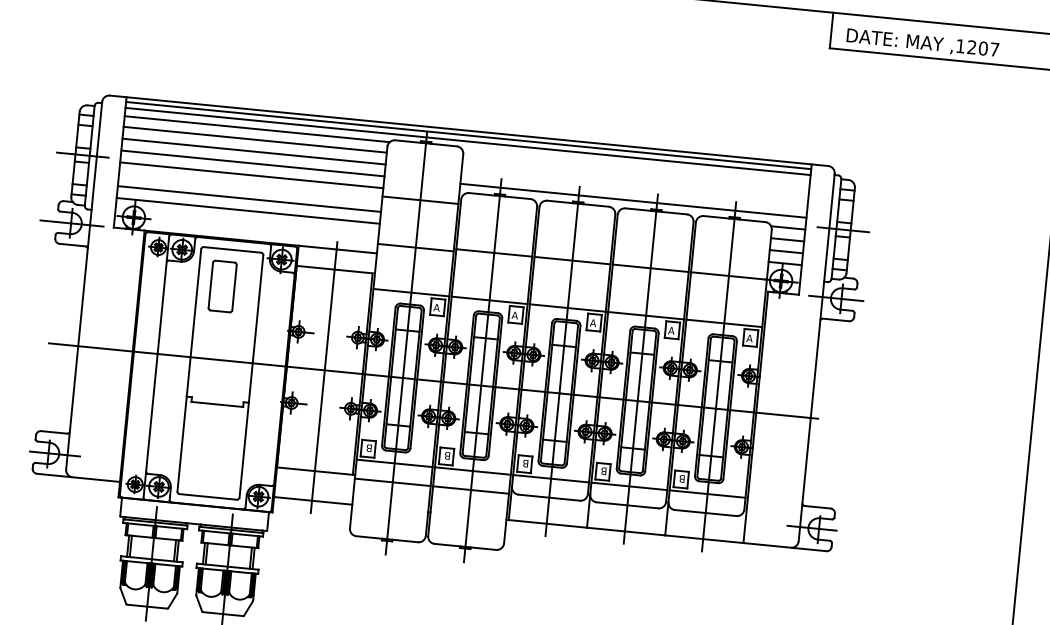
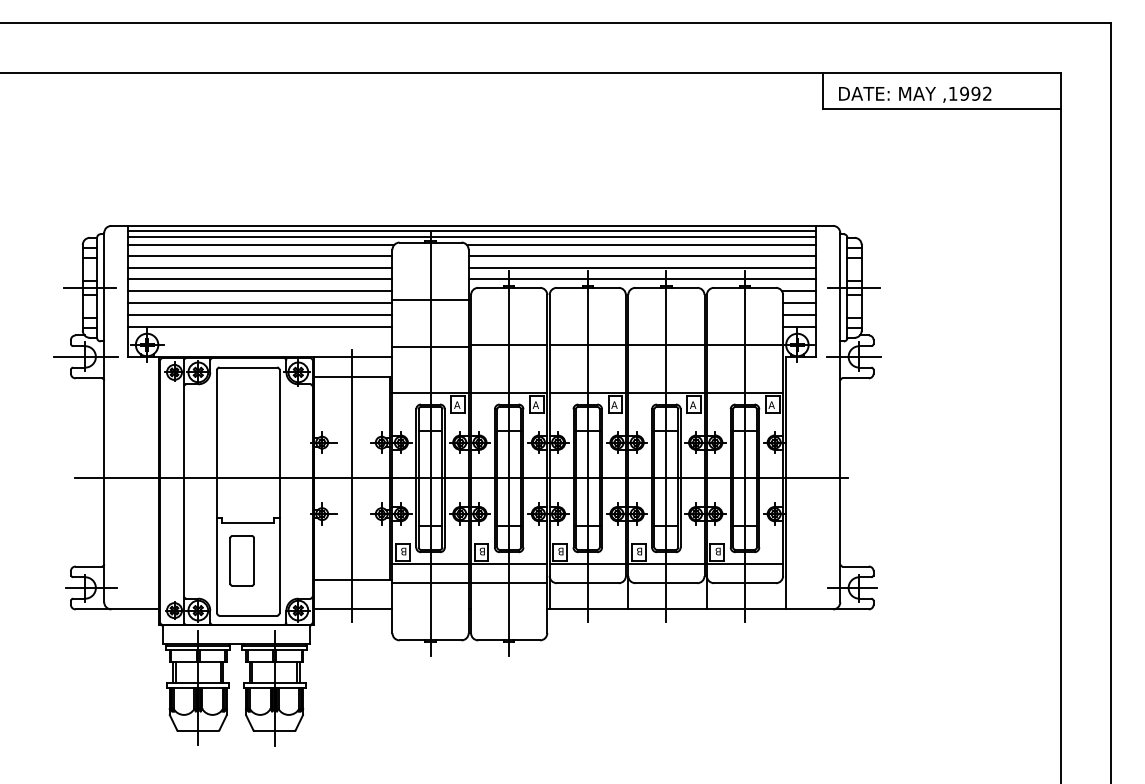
text: (982, 48) -> (975, 93), ,1207 -> ,1992
line: (635, 165) -> (641, 244), added
line: (635, 176) -> (642, 255), added
line: (250, 187) -> (260, 303), added
line: (634, 188) -> (642, 267), added
part: (222, 286) -> (241, 560), moved

